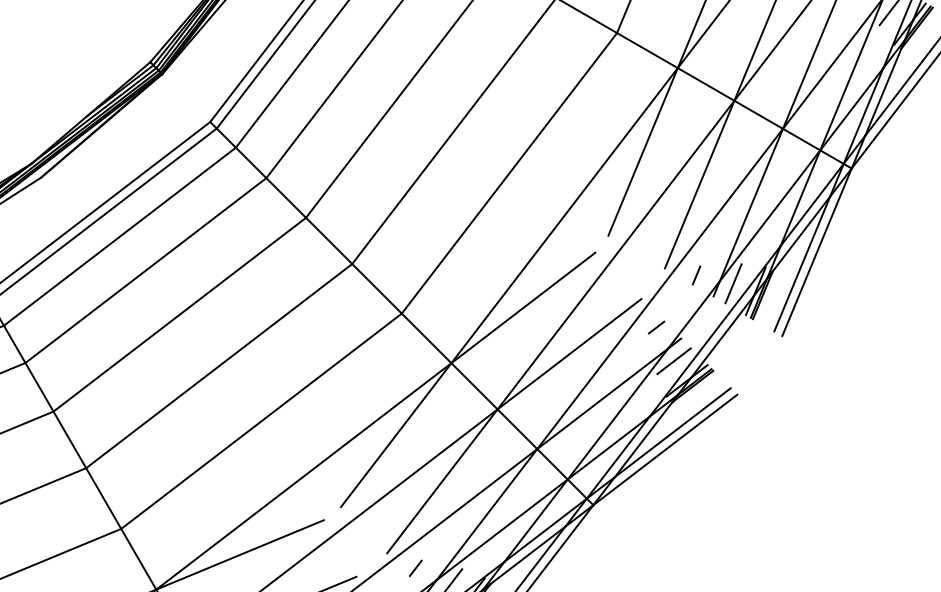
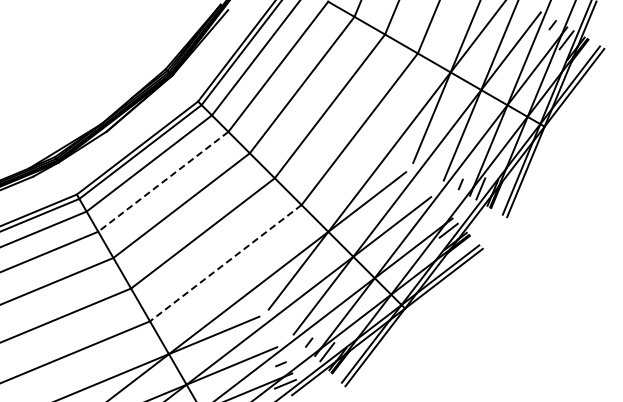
line: (144, 271) -> (162, 182), solid -> dashed
line: (657, 327) -> (439, 212), removed
line: (260, 421) -> (225, 263), solid -> dashed

